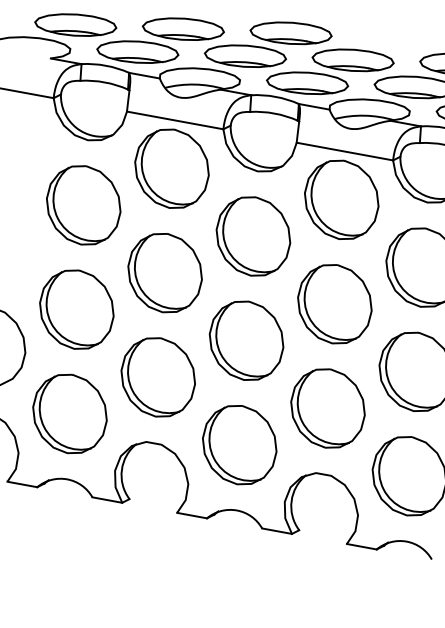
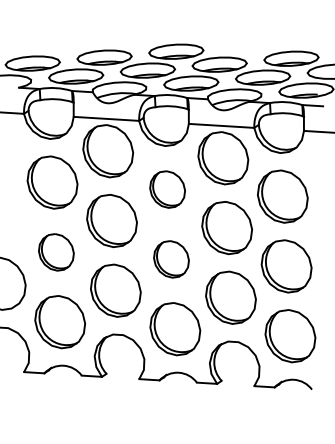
part: (253, 236) -> (167, 189), size x0.7
part: (77, 309) -> (56, 252), size x0.7
part: (246, 340) -> (171, 259), size x0.7

